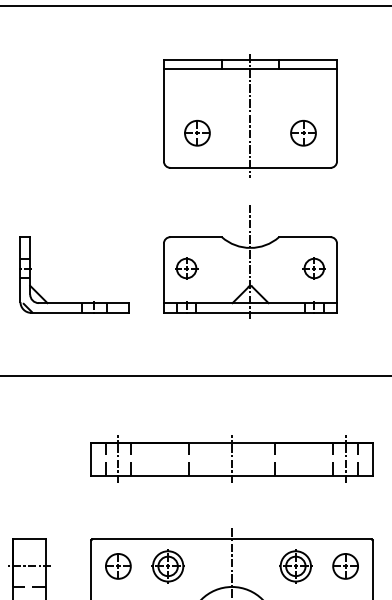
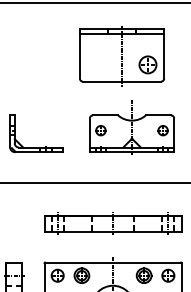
part: (198, 132) -> (96, 64), removed
part: (302, 132) -> (147, 64), size x1.4
part: (249, 262) -> (131, 127), moved

